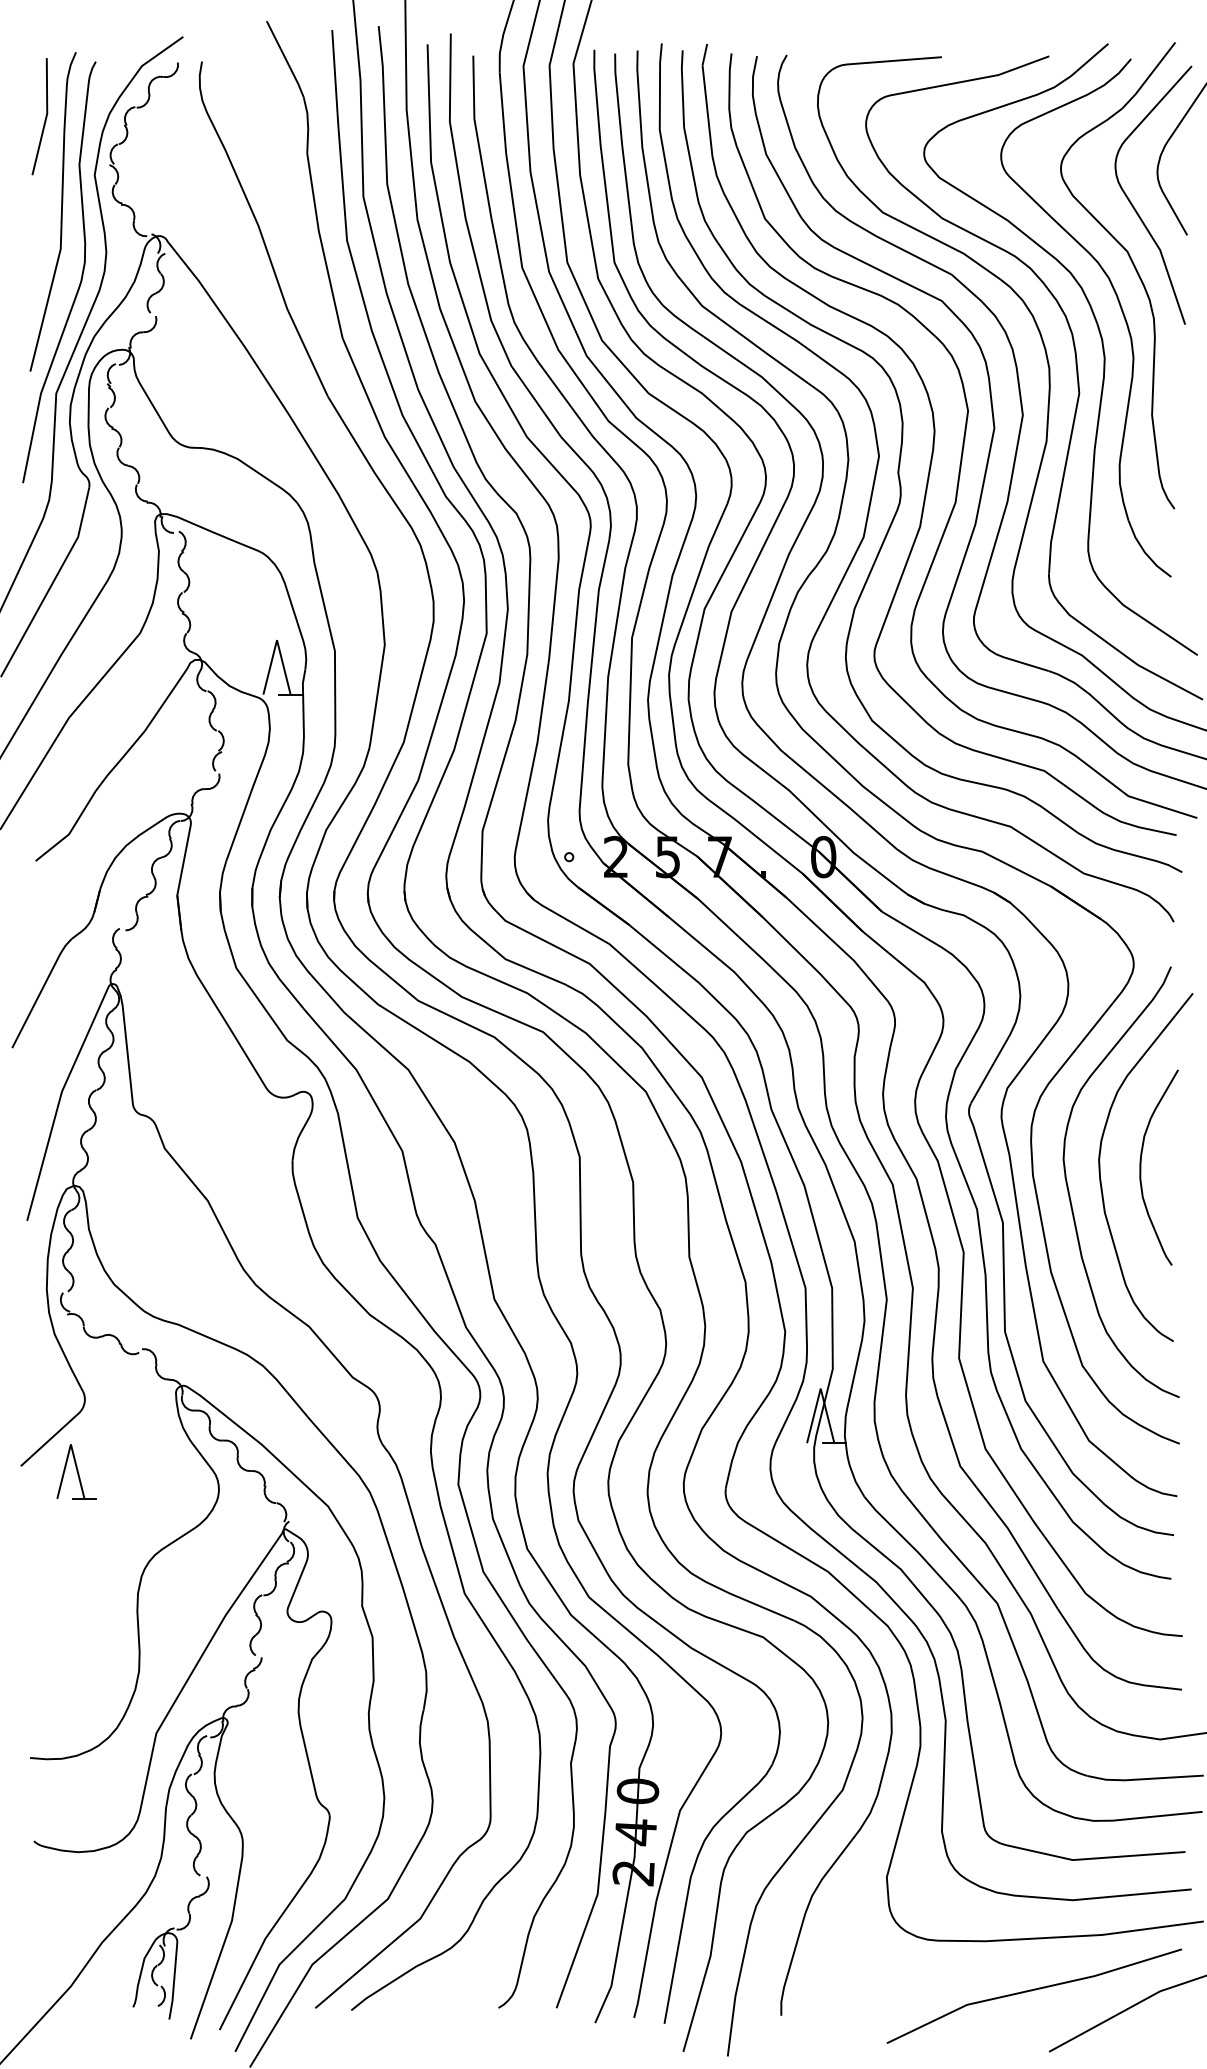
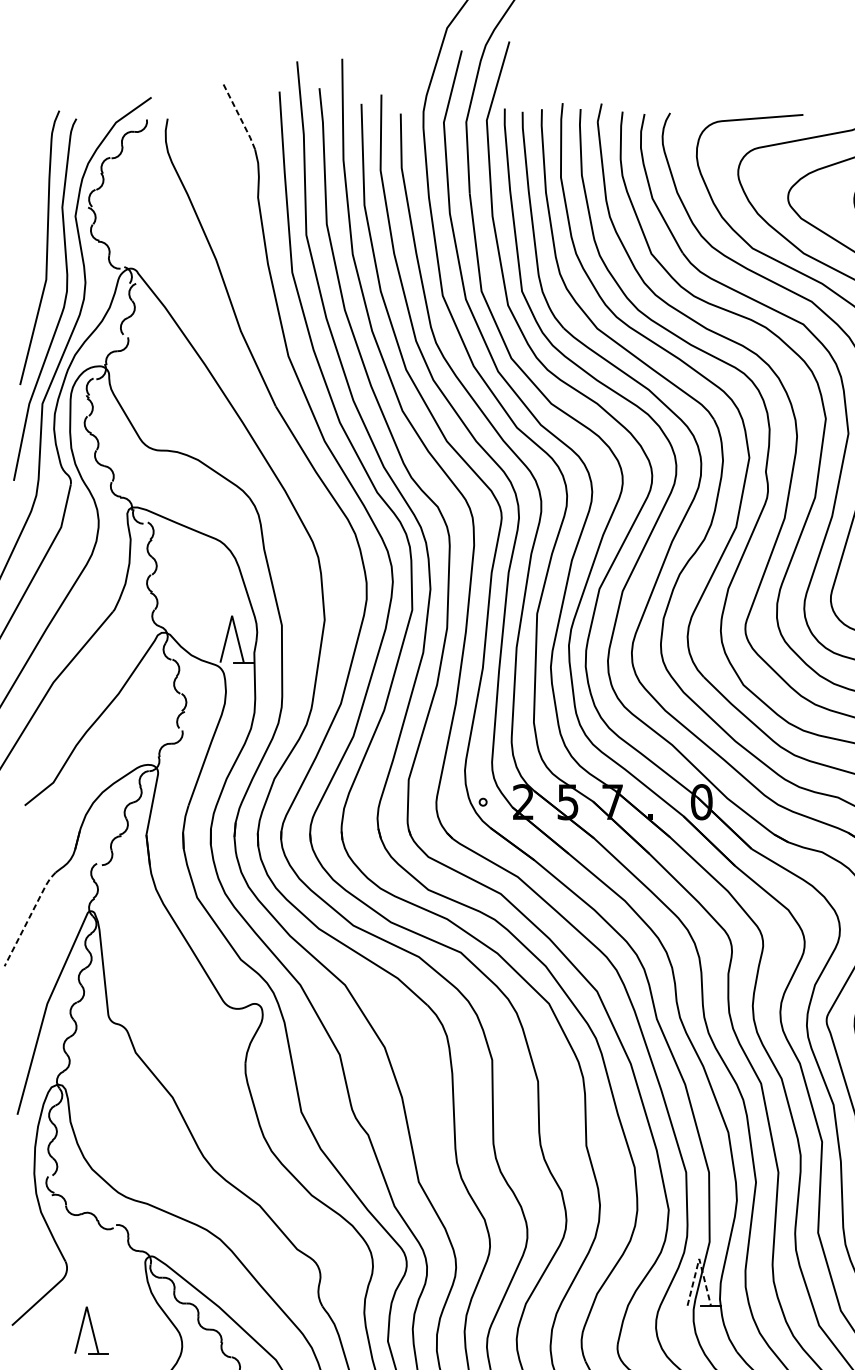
line: (285, 59) -> (239, 116), solid -> dashed
line: (44, 119) -> (32, 168), removed
line: (41, 991) -> (29, 917), solid -> dashed
line: (820, 1388) -> (699, 1258), solid -> dashed
part: (76, 1471) -> (91, 1330), moved

